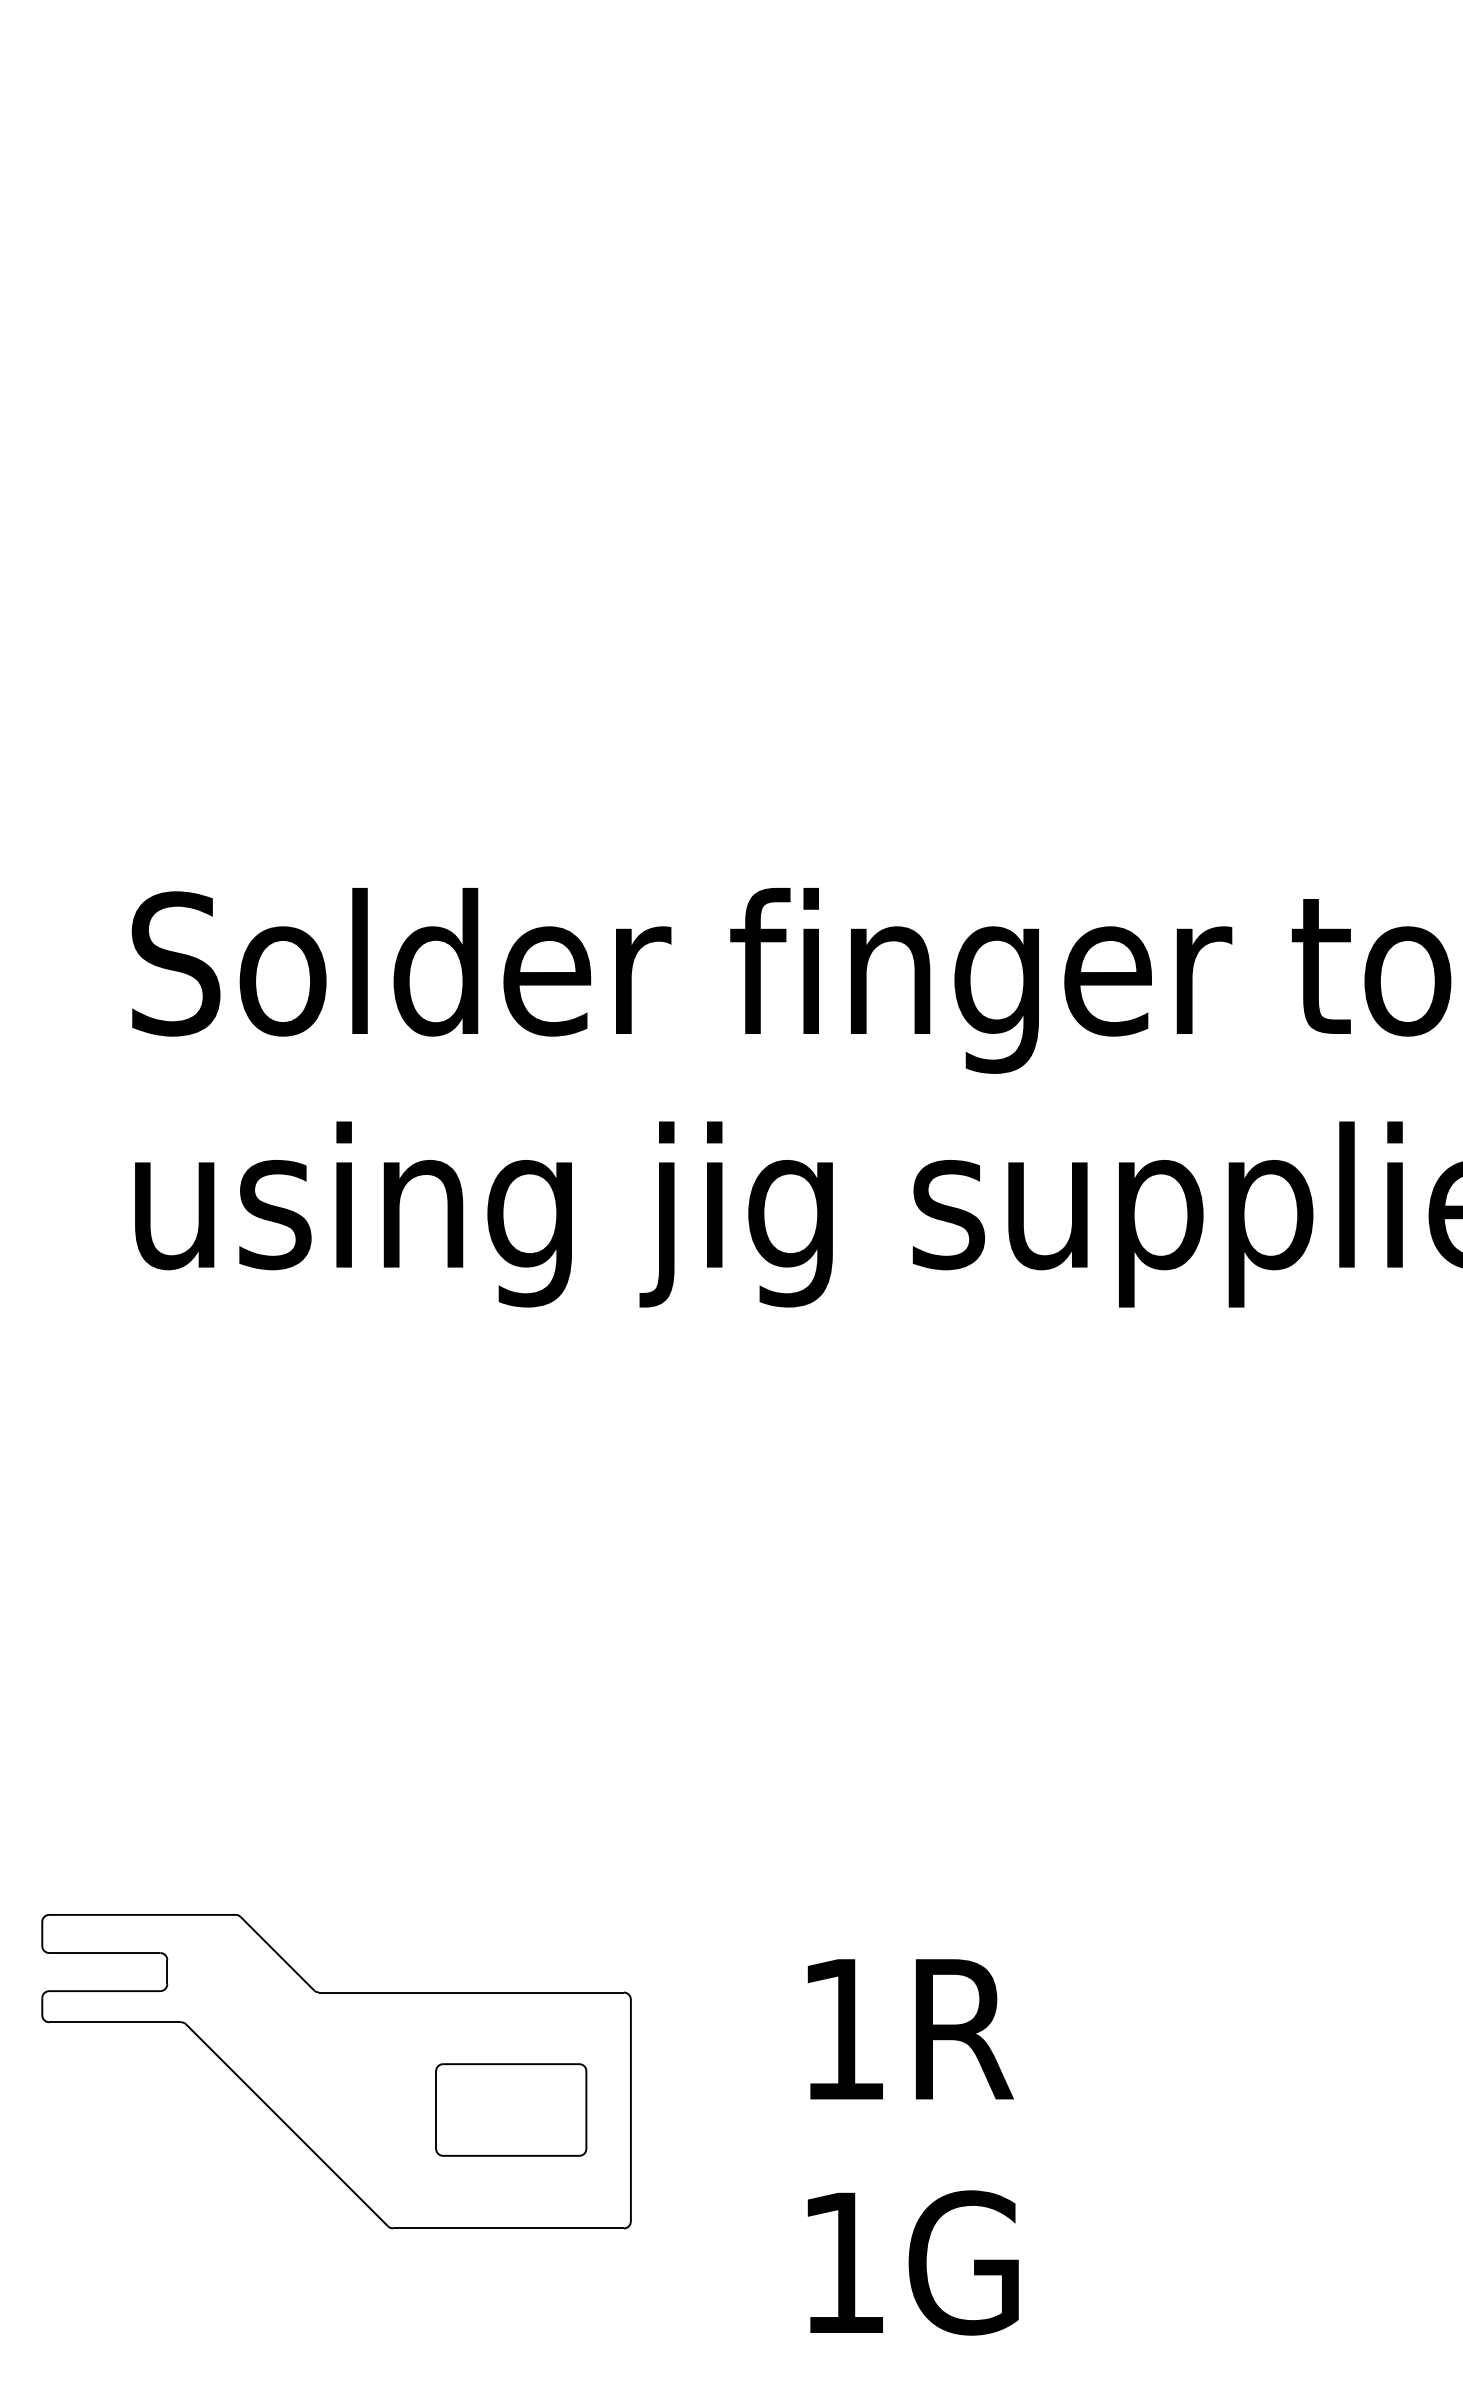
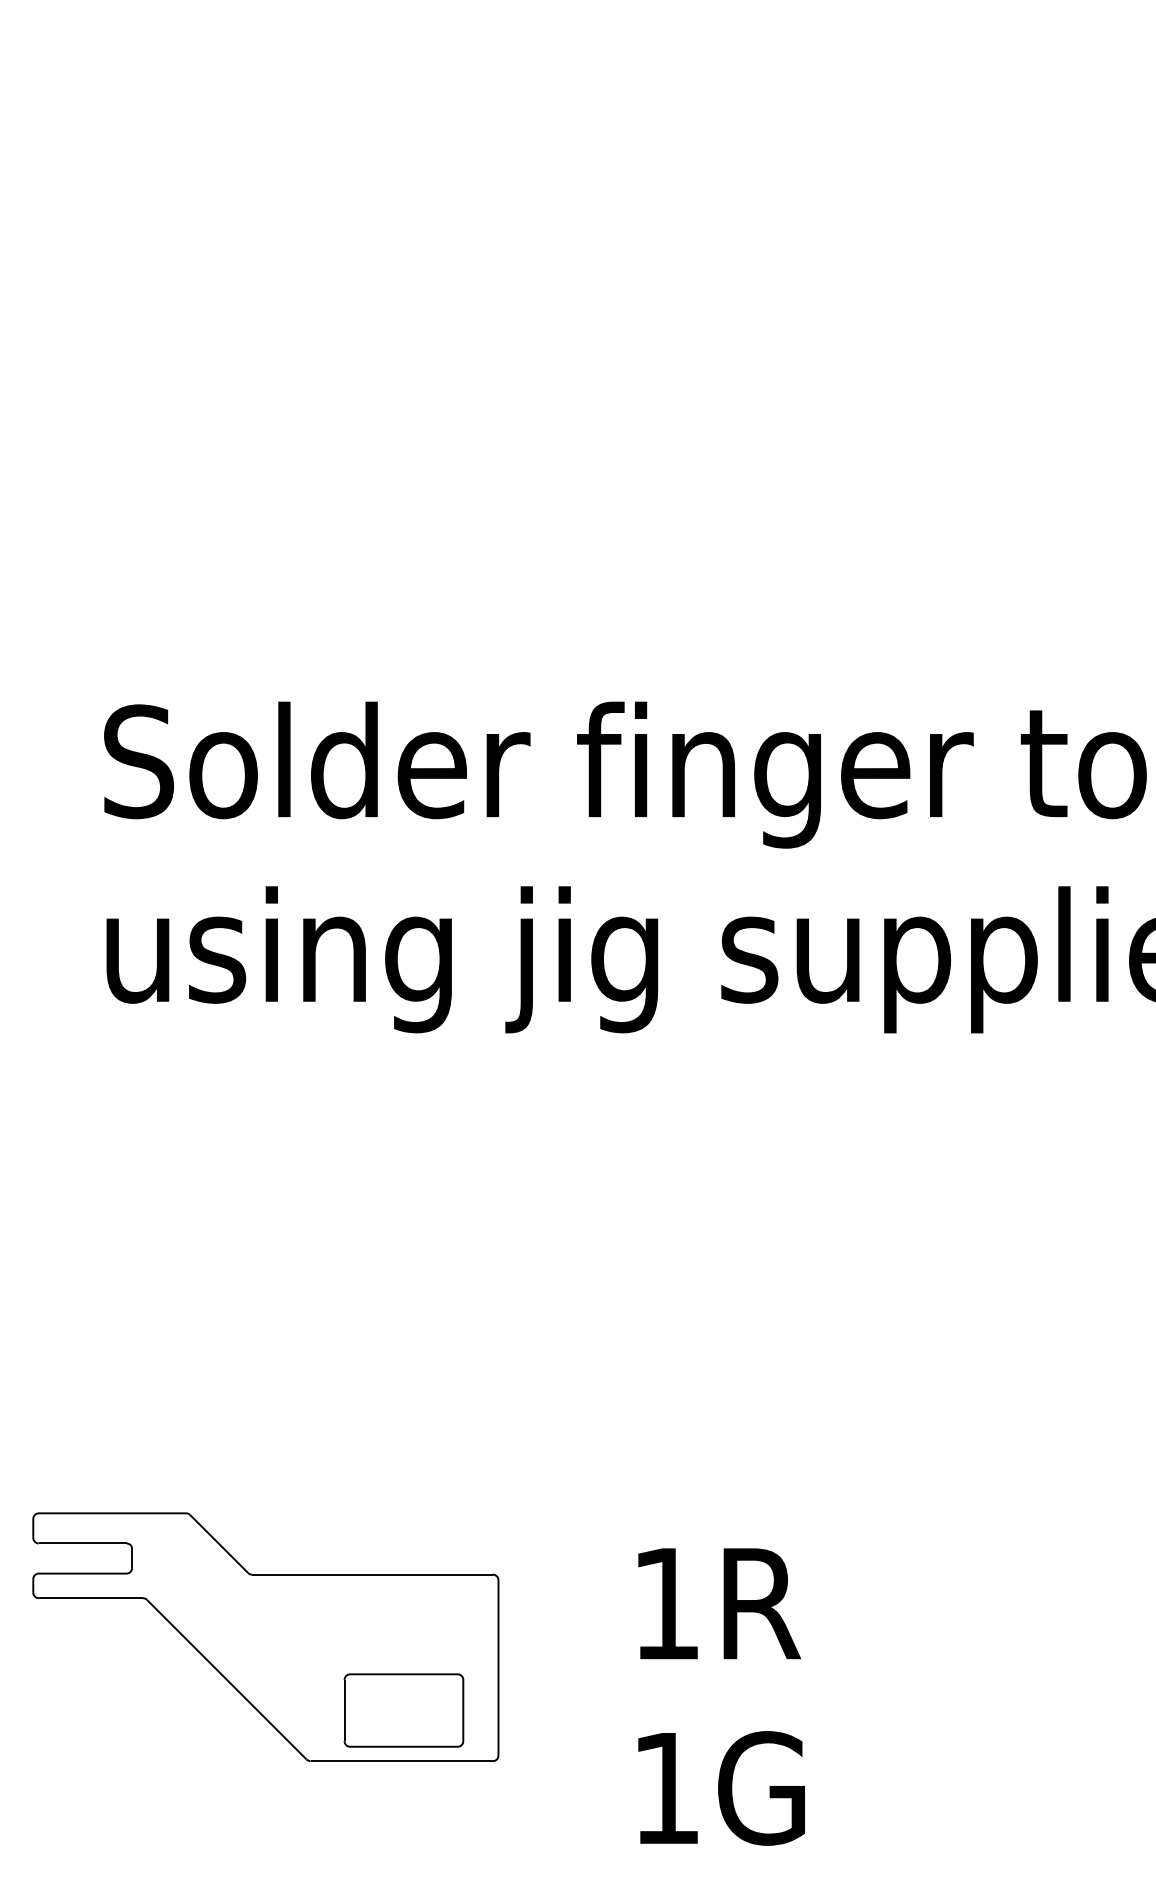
part: (510, 2109) -> (403, 1710), moved

